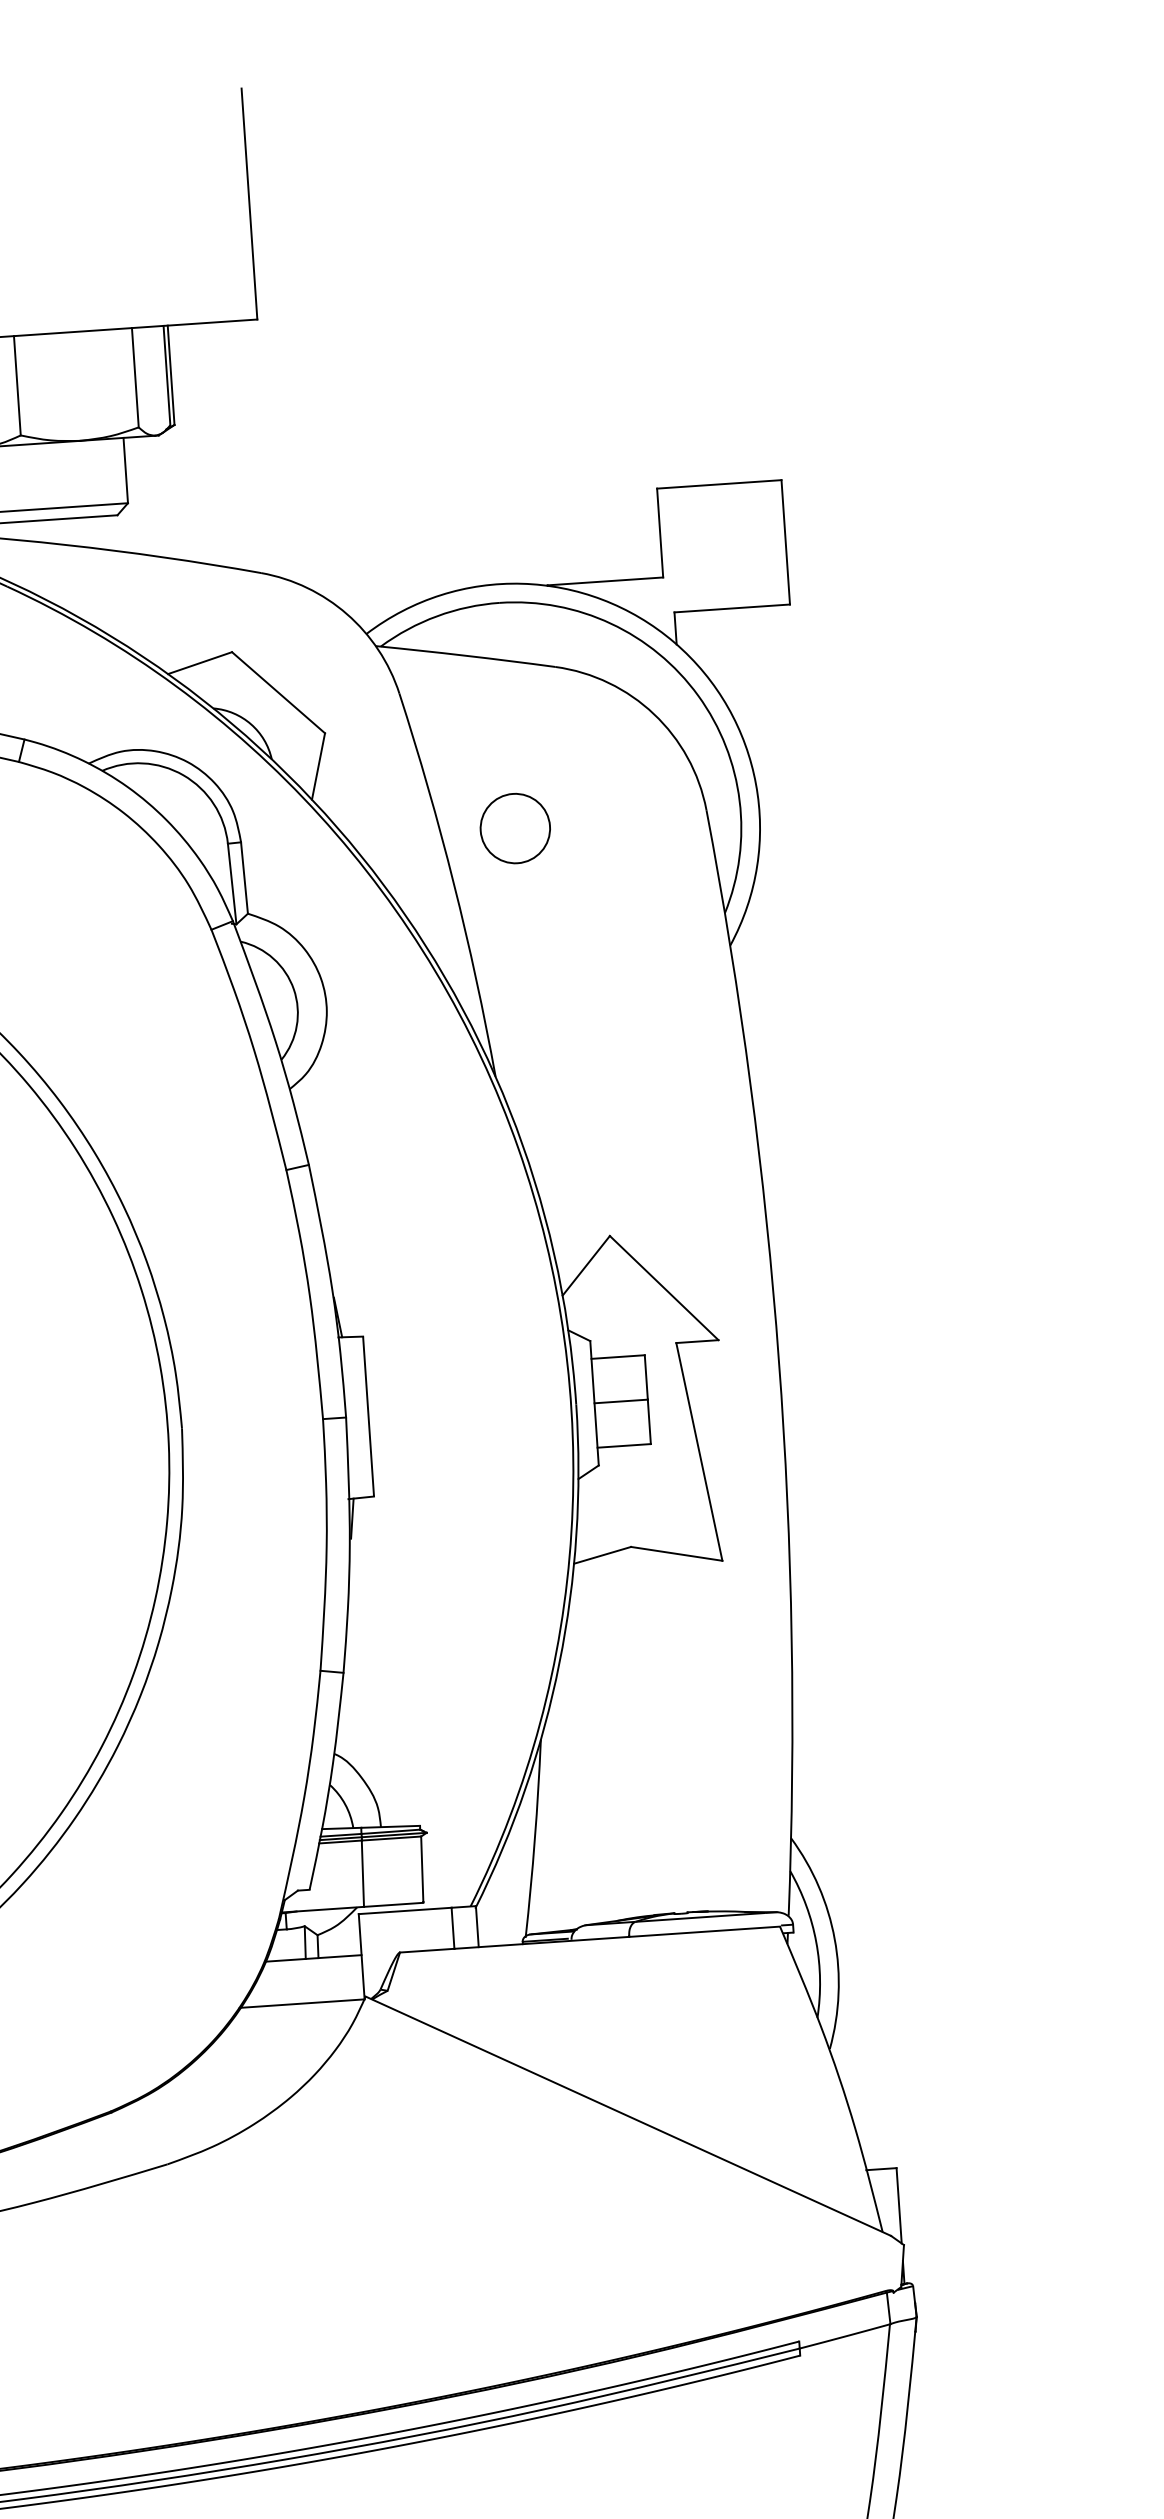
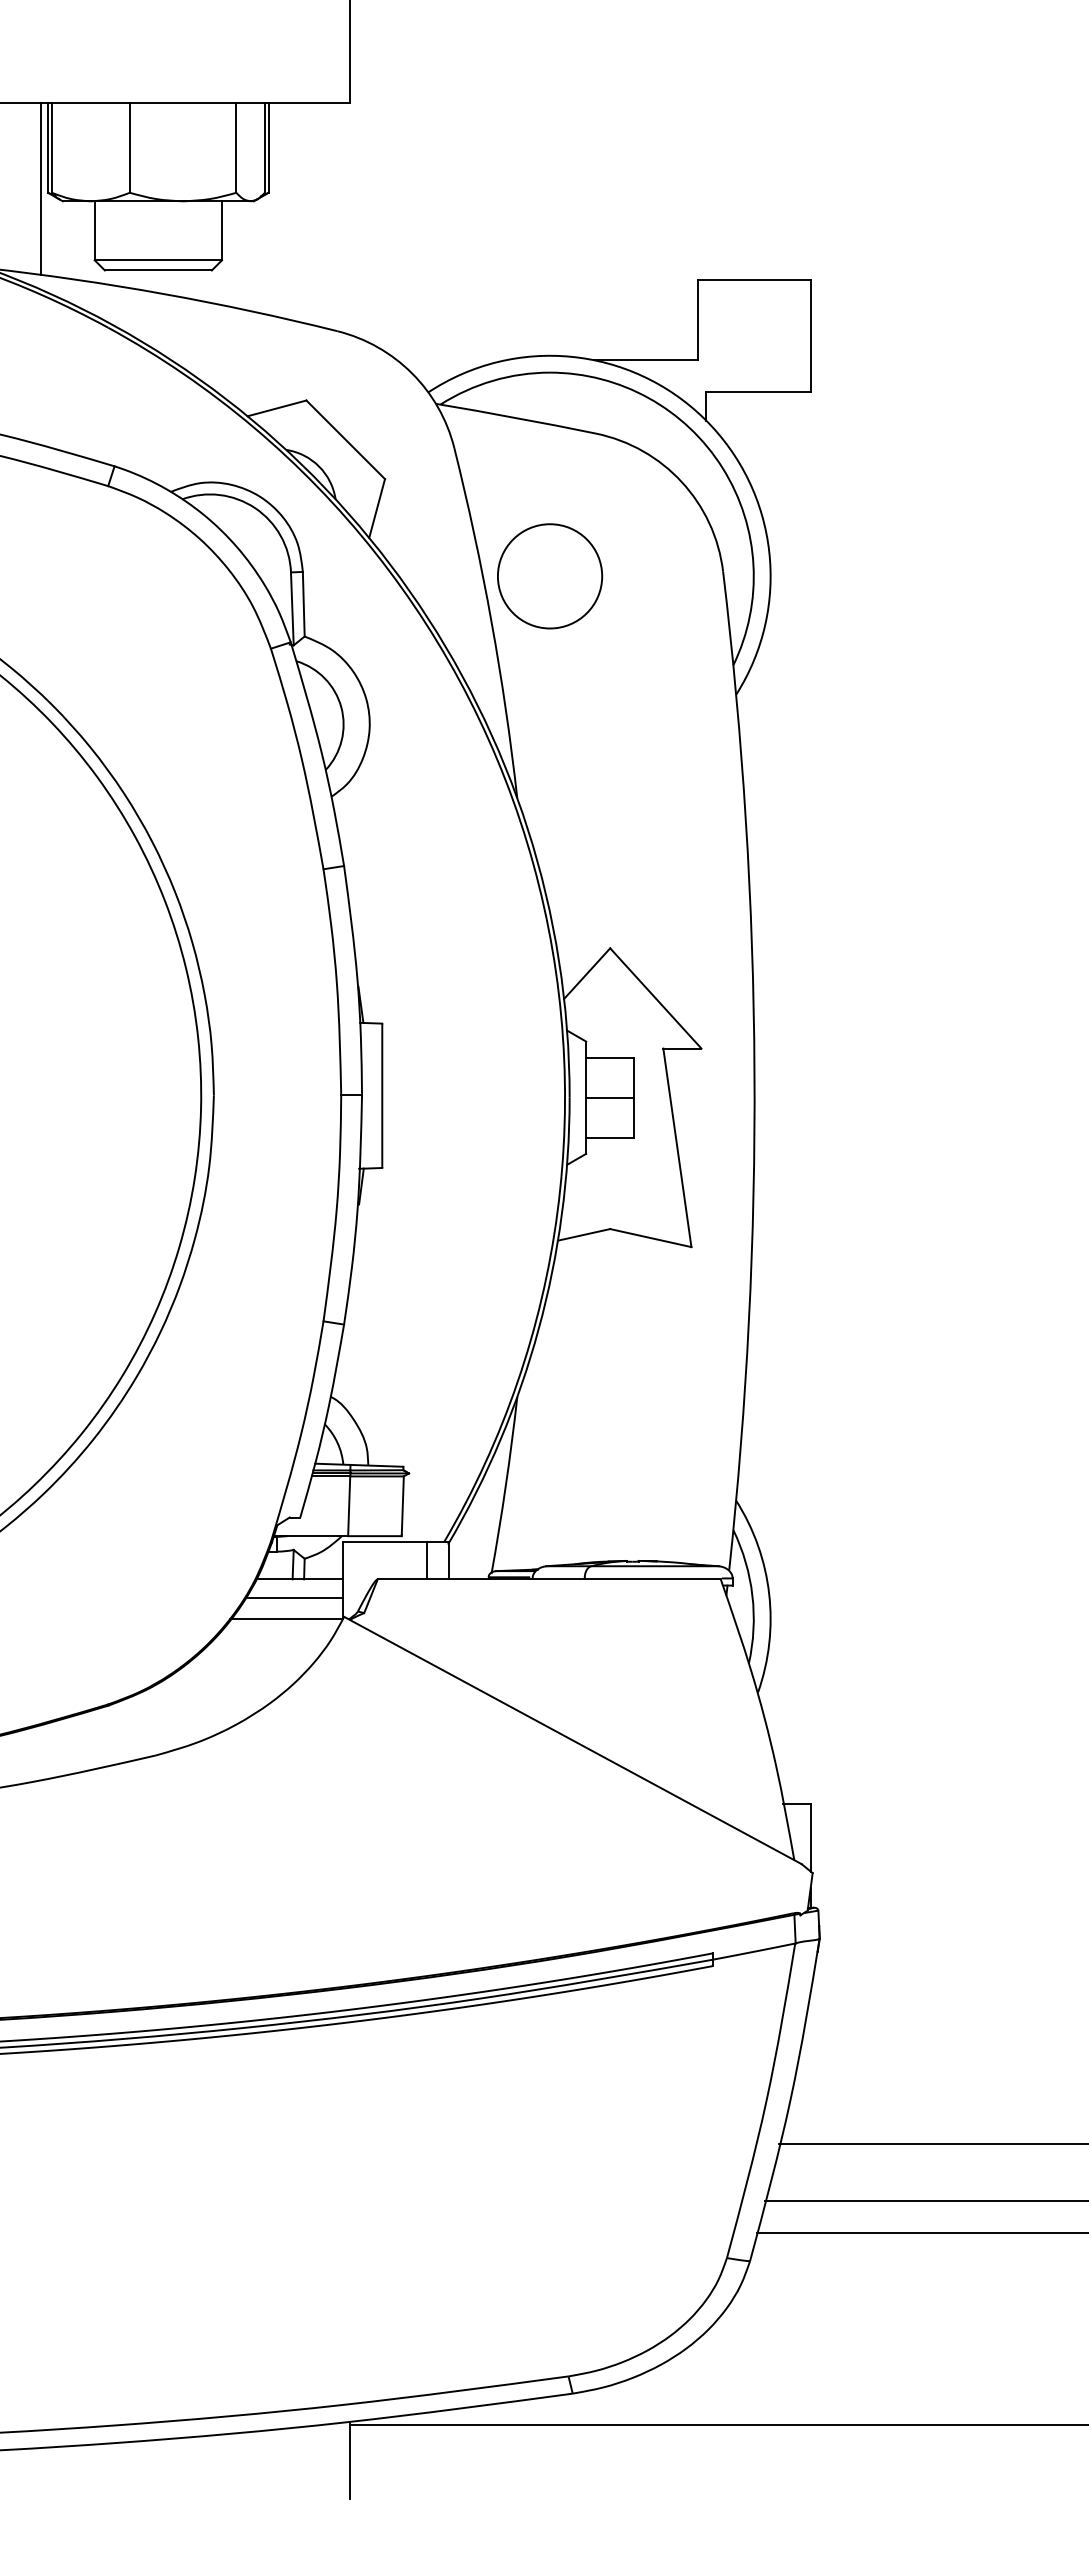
circle: (515, 828) -> (550, 576), size x1.67
line: (309, 1978) -> (294, 1597), added

